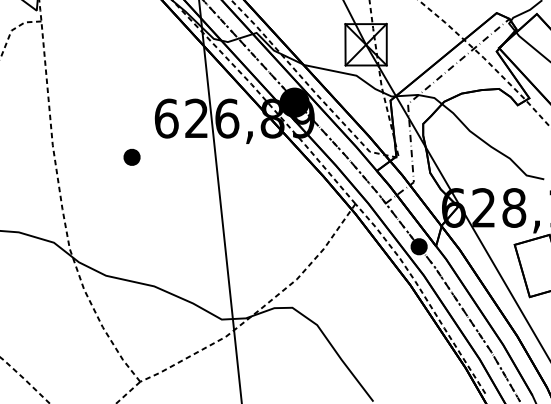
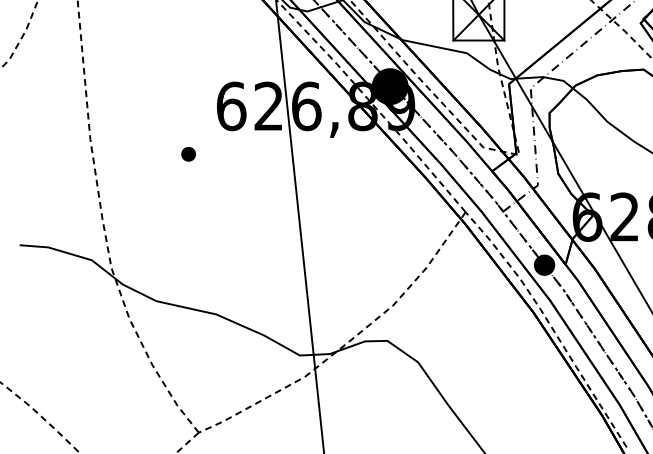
part: (131, 156) -> (187, 153), size x0.7

